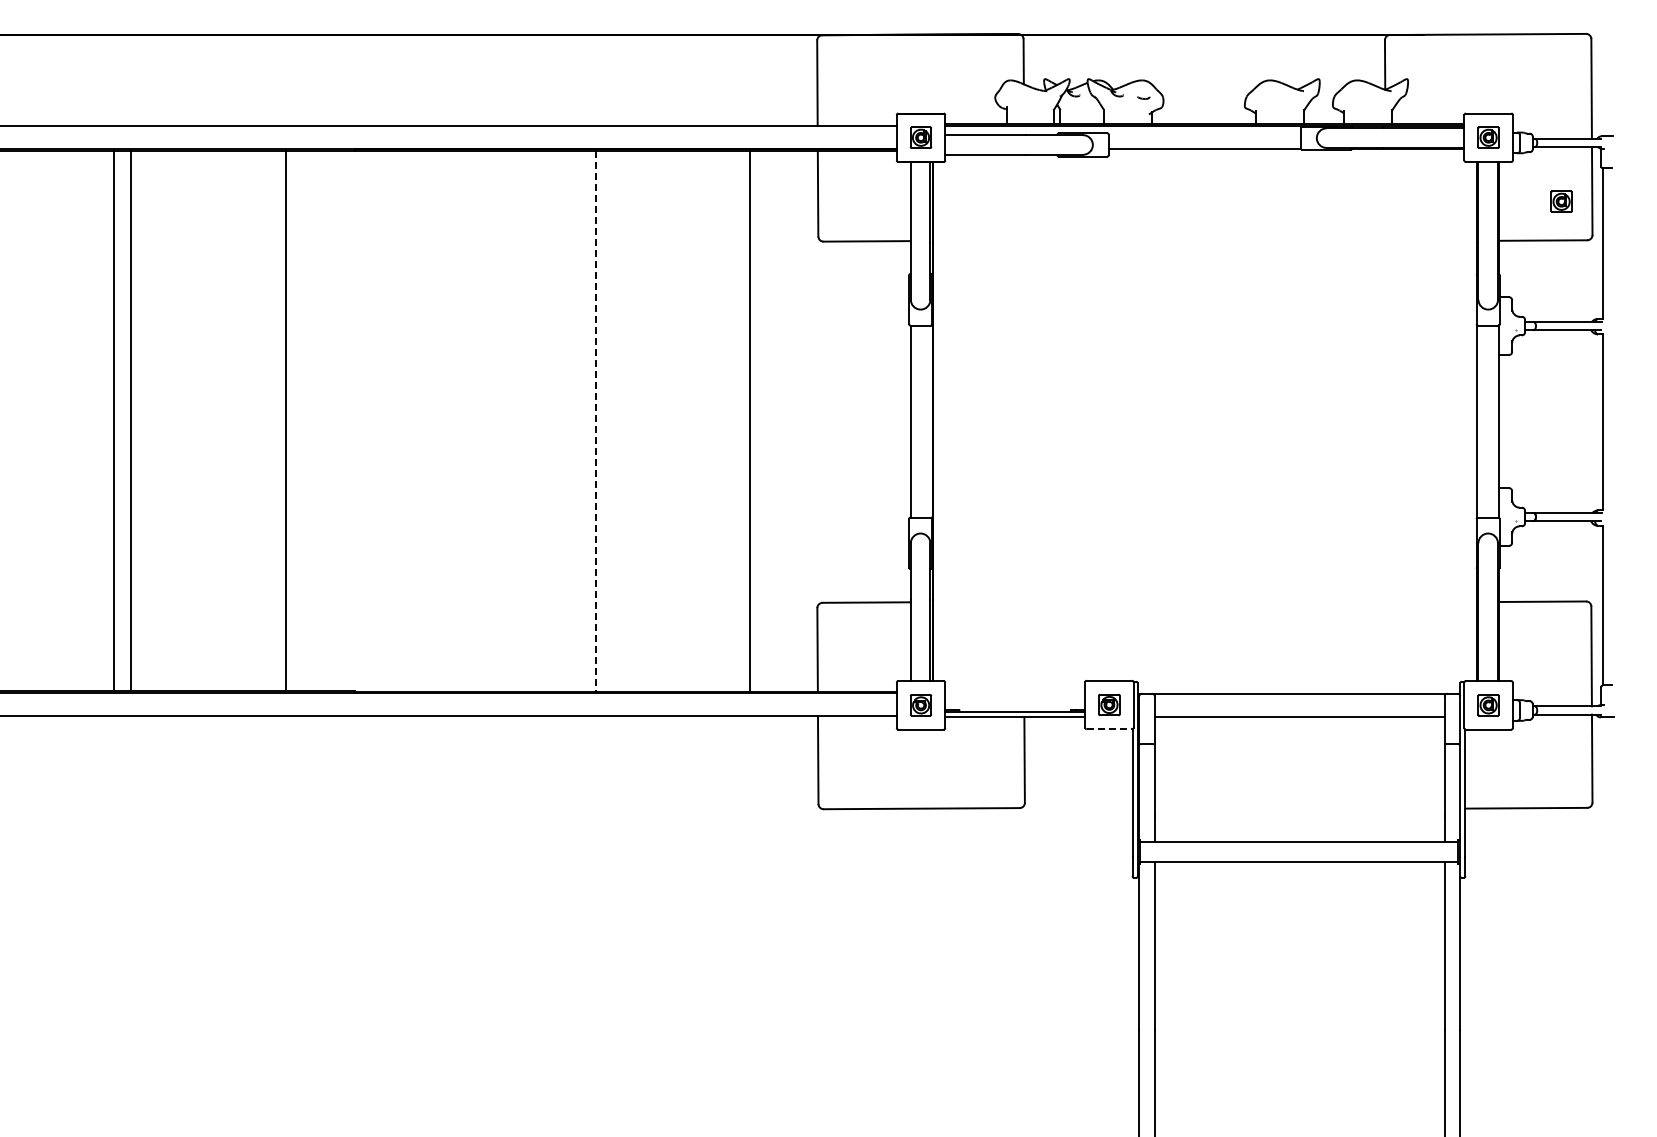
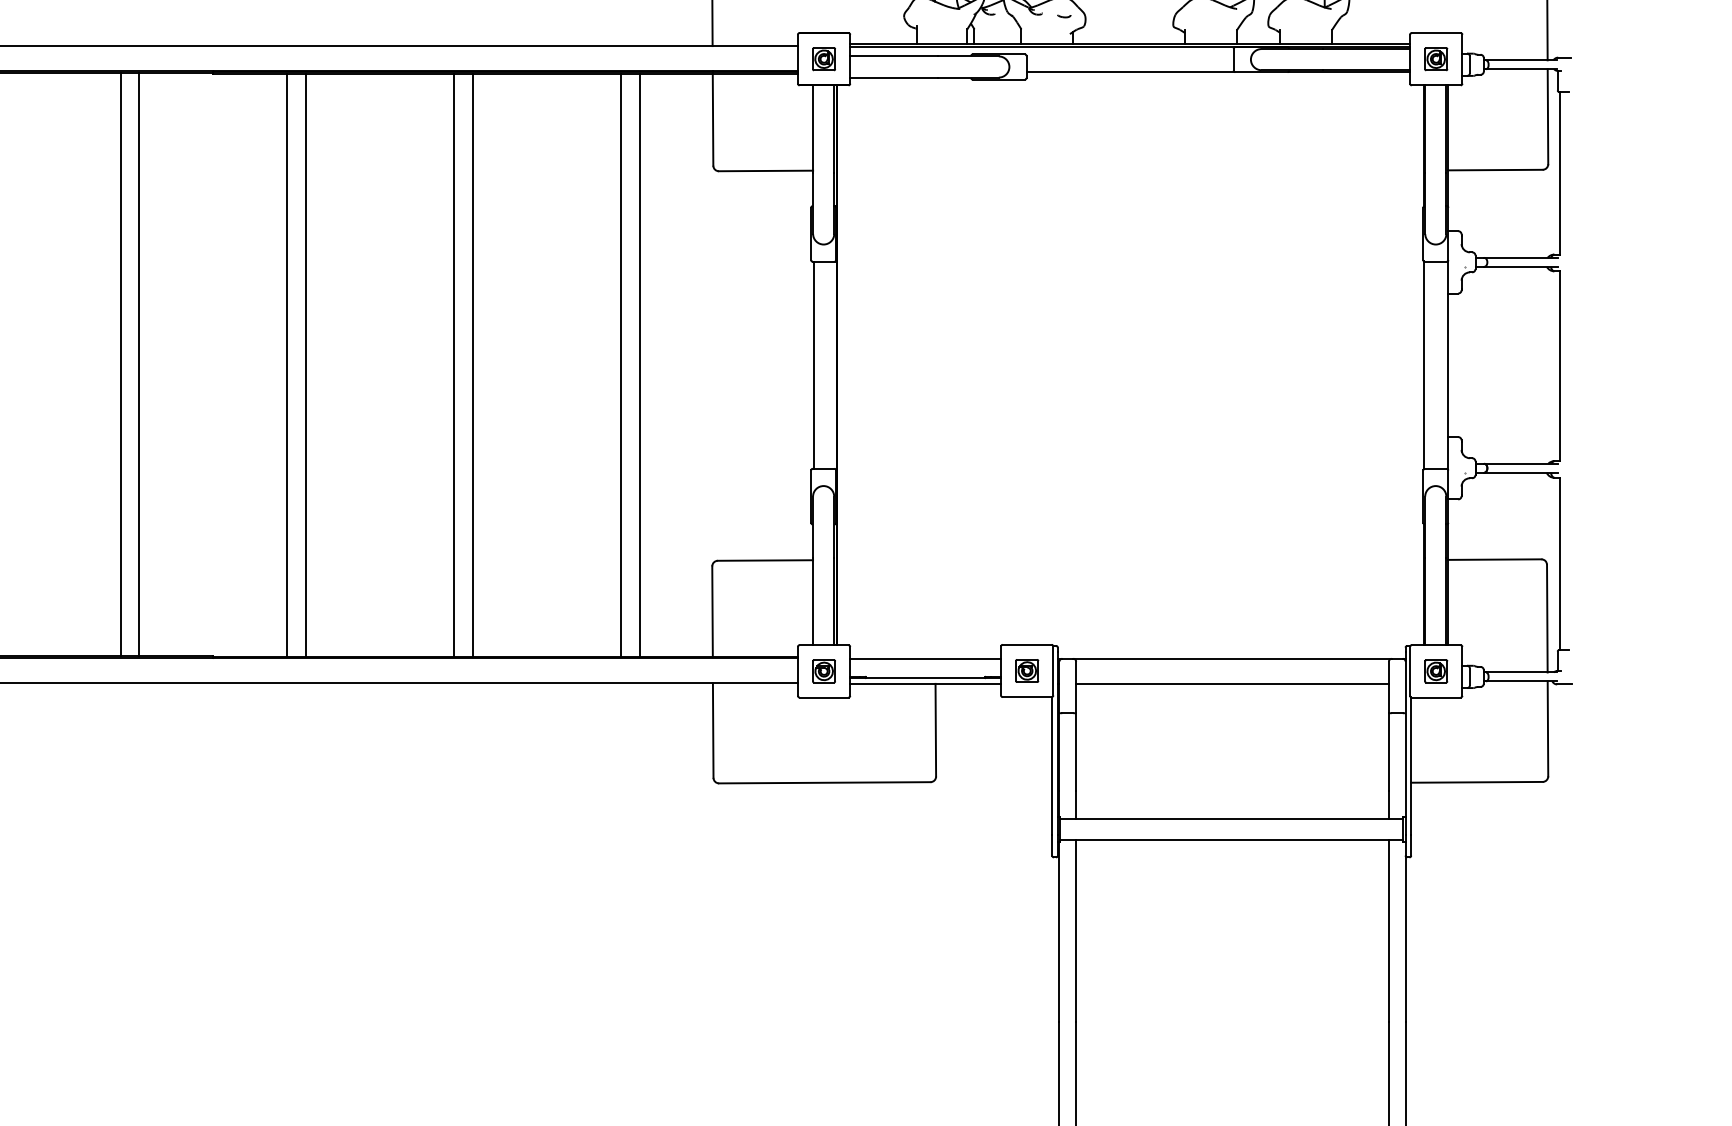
part: (1561, 201) -> (1514, 127), removed
line: (268, 420) -> (120, 364), added
line: (423, 421) -> (287, 365), added
line: (440, 421) -> (305, 365), added
line: (578, 421) -> (454, 365), added
line: (733, 421) -> (621, 365), added
line: (595, 422) -> (472, 366), dashed -> solid
line: (1015, 693) -> (925, 658), added
line: (1109, 729) -> (1027, 697), dashed -> solid

